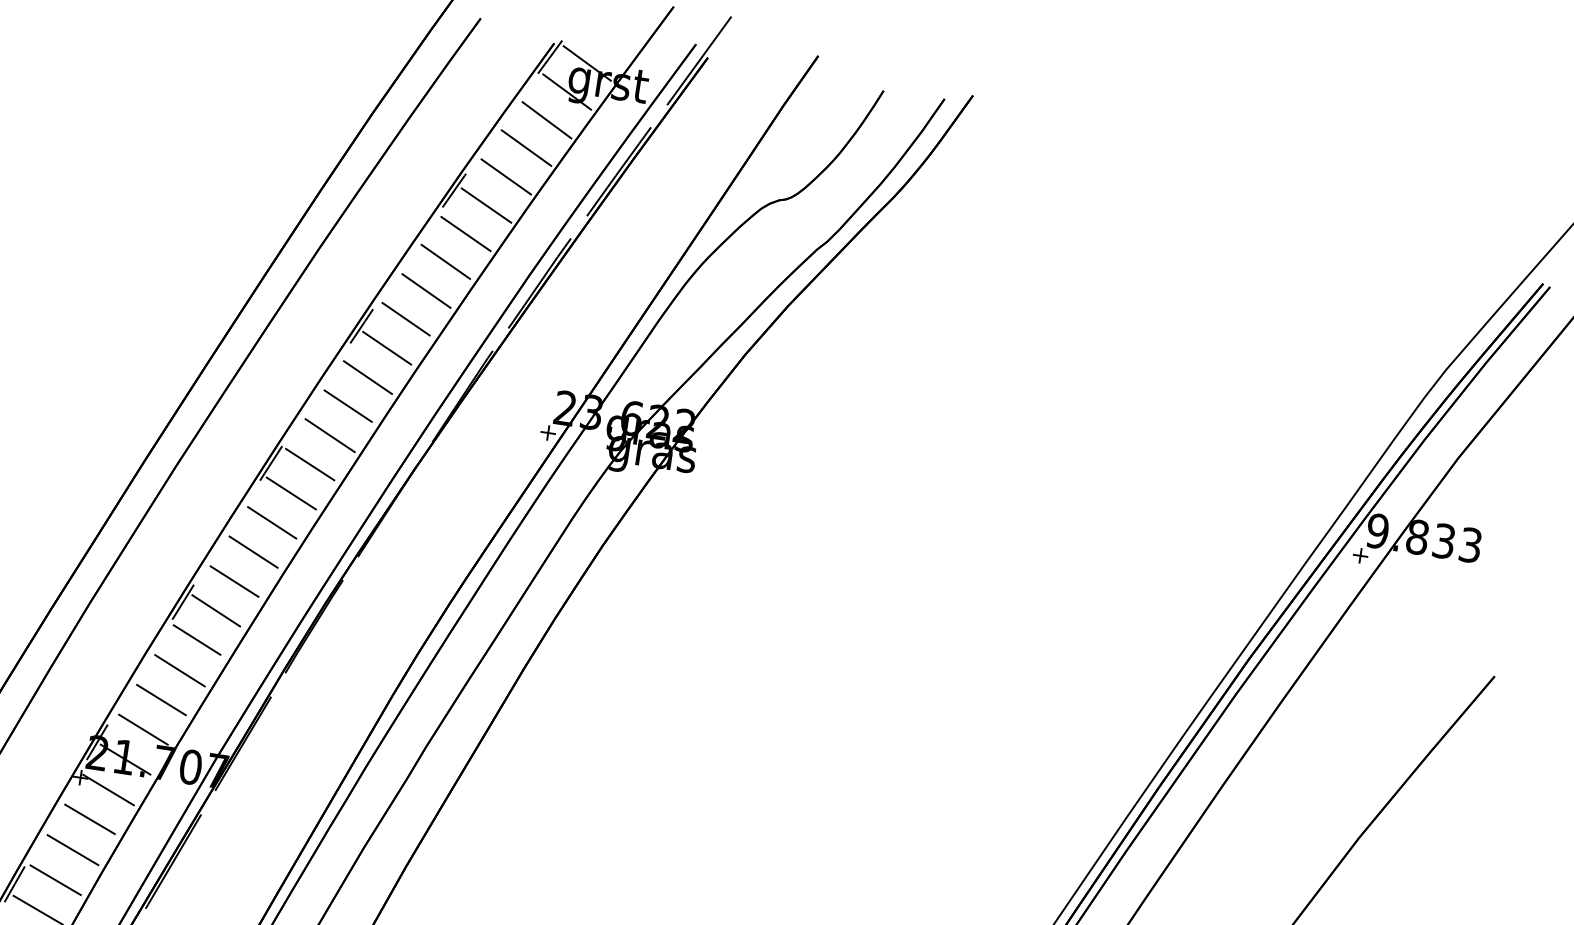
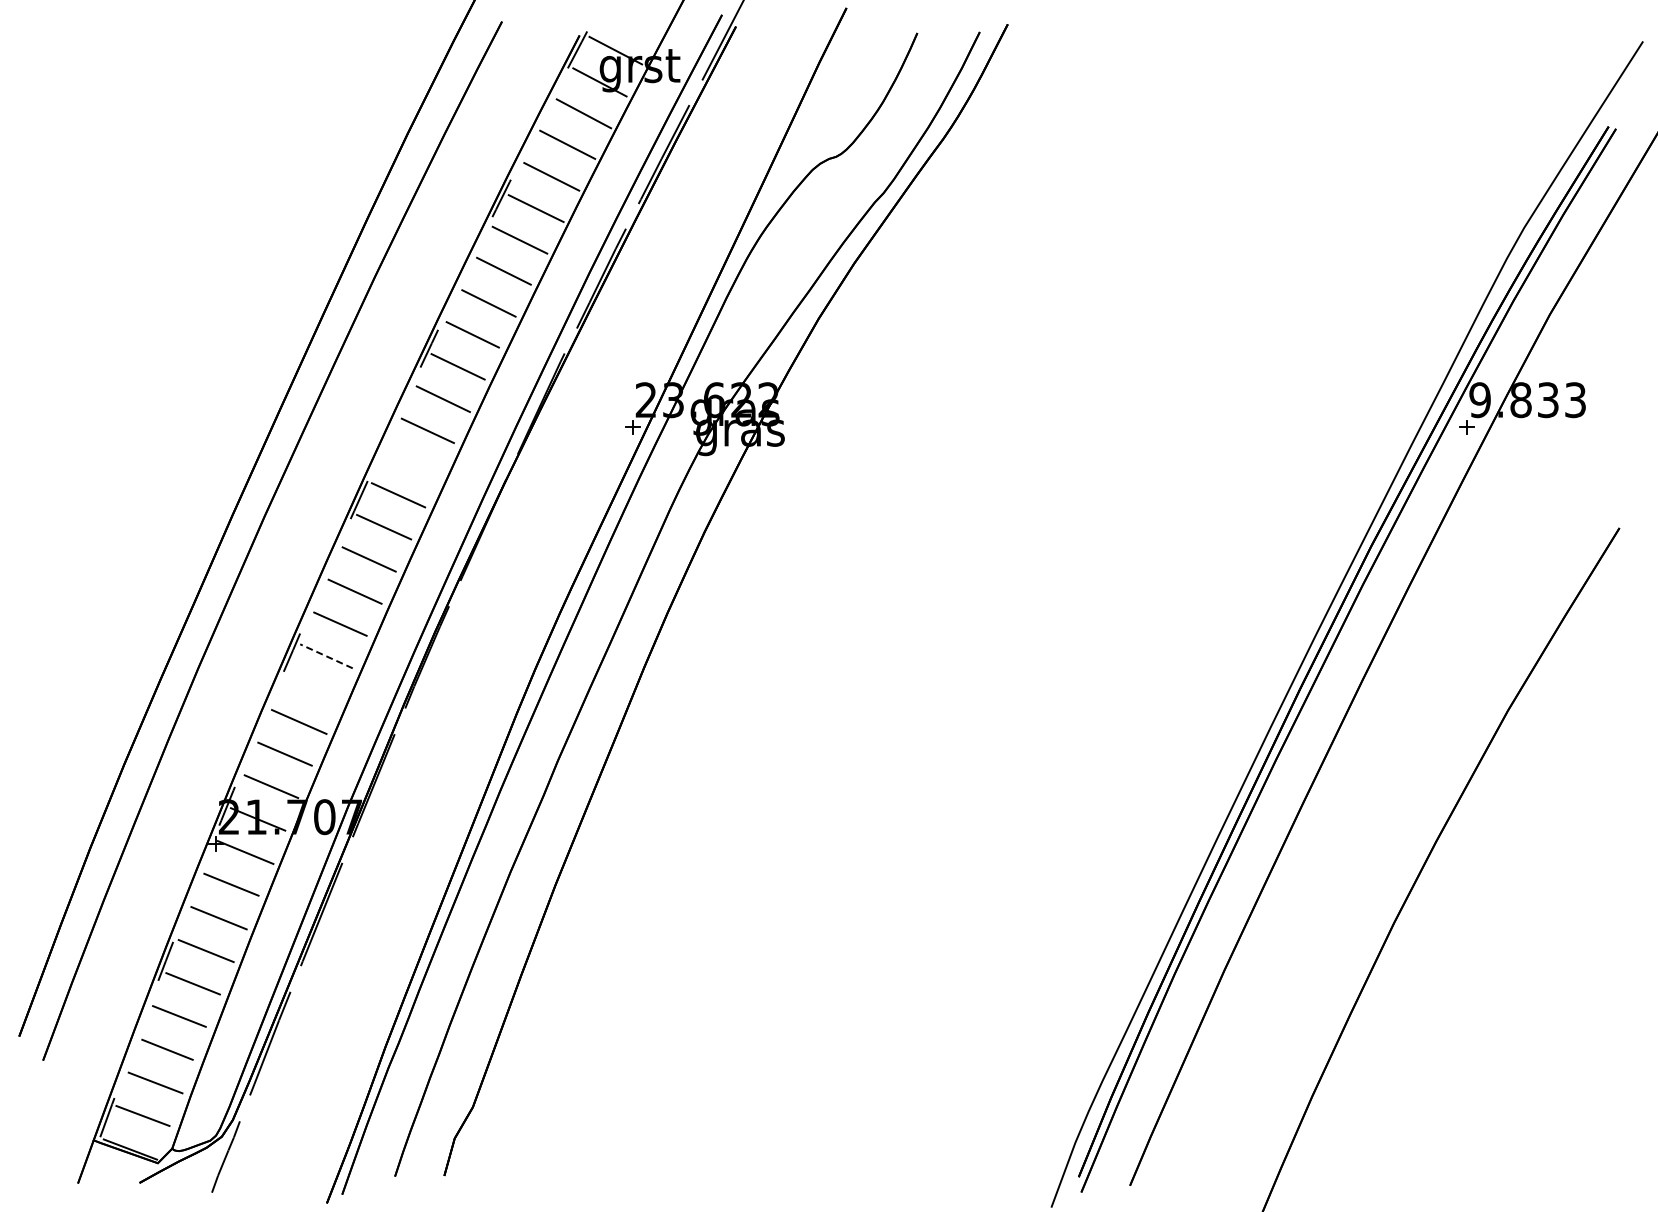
line: (330, 435) -> (414, 463), removed
line: (216, 611) -> (326, 656), solid -> dashed
line: (196, 639) -> (311, 688), removed

